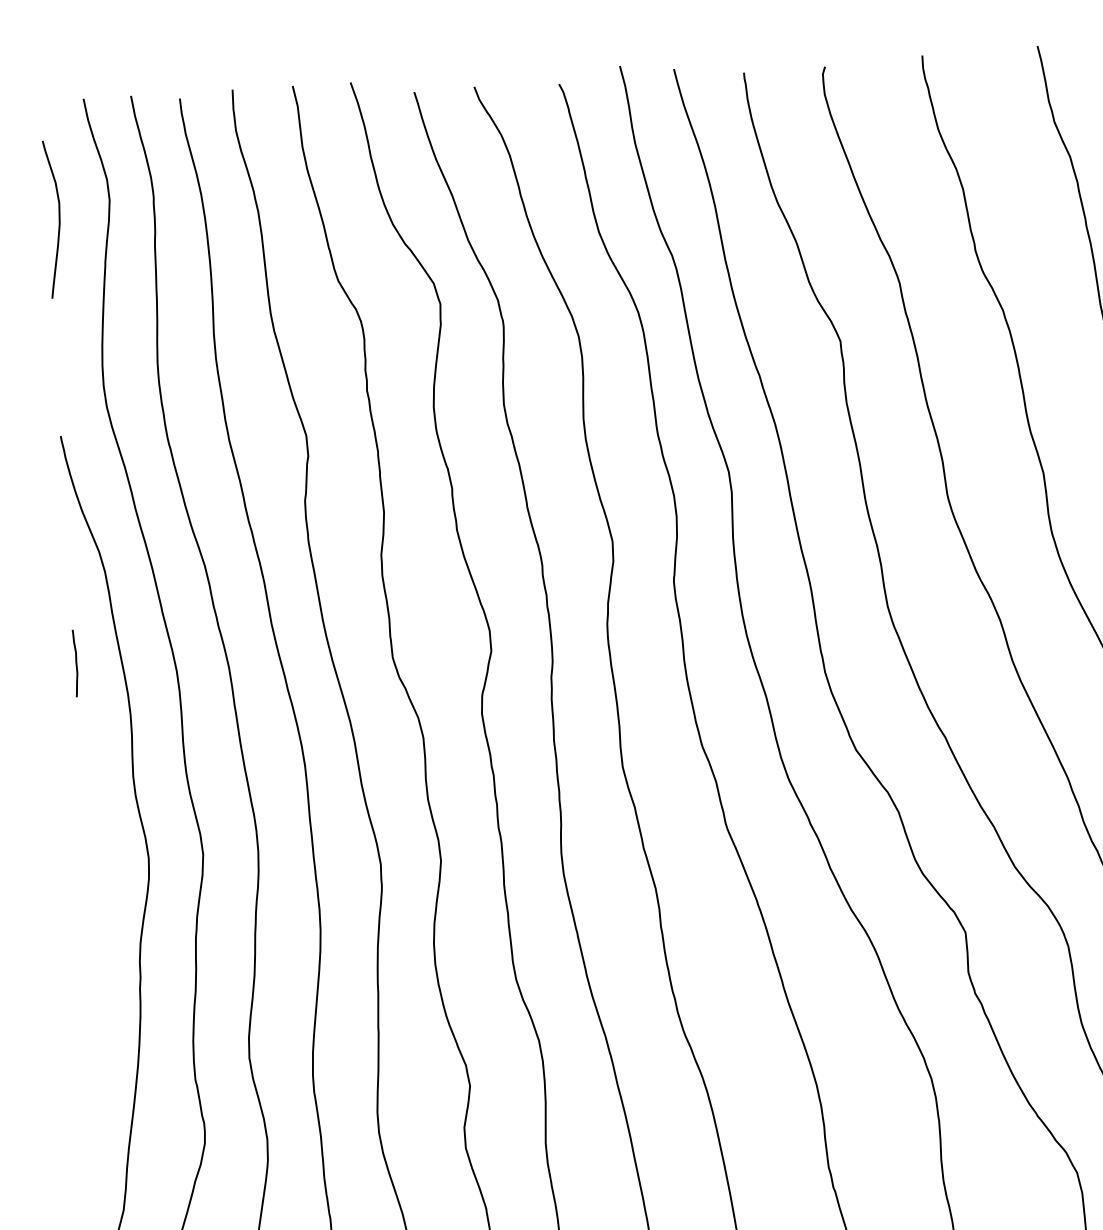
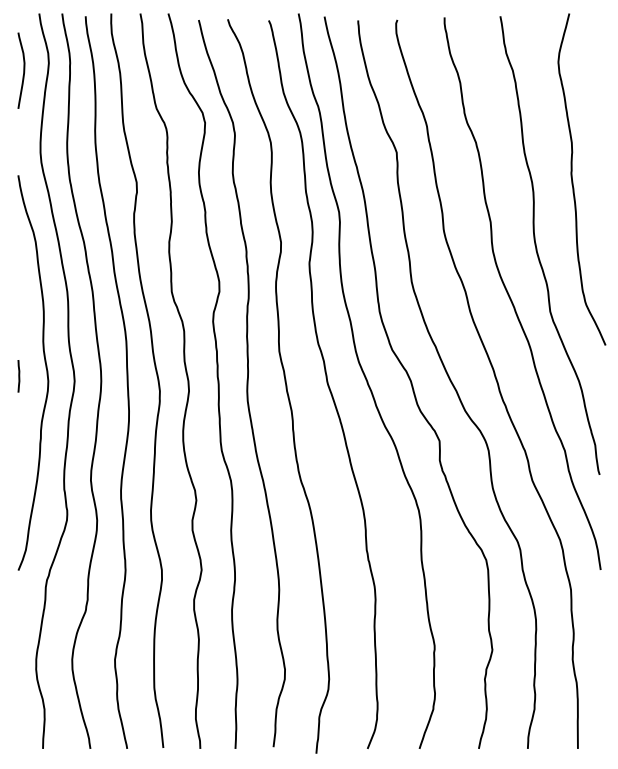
line: (74, 663) -> (18, 376), moved

